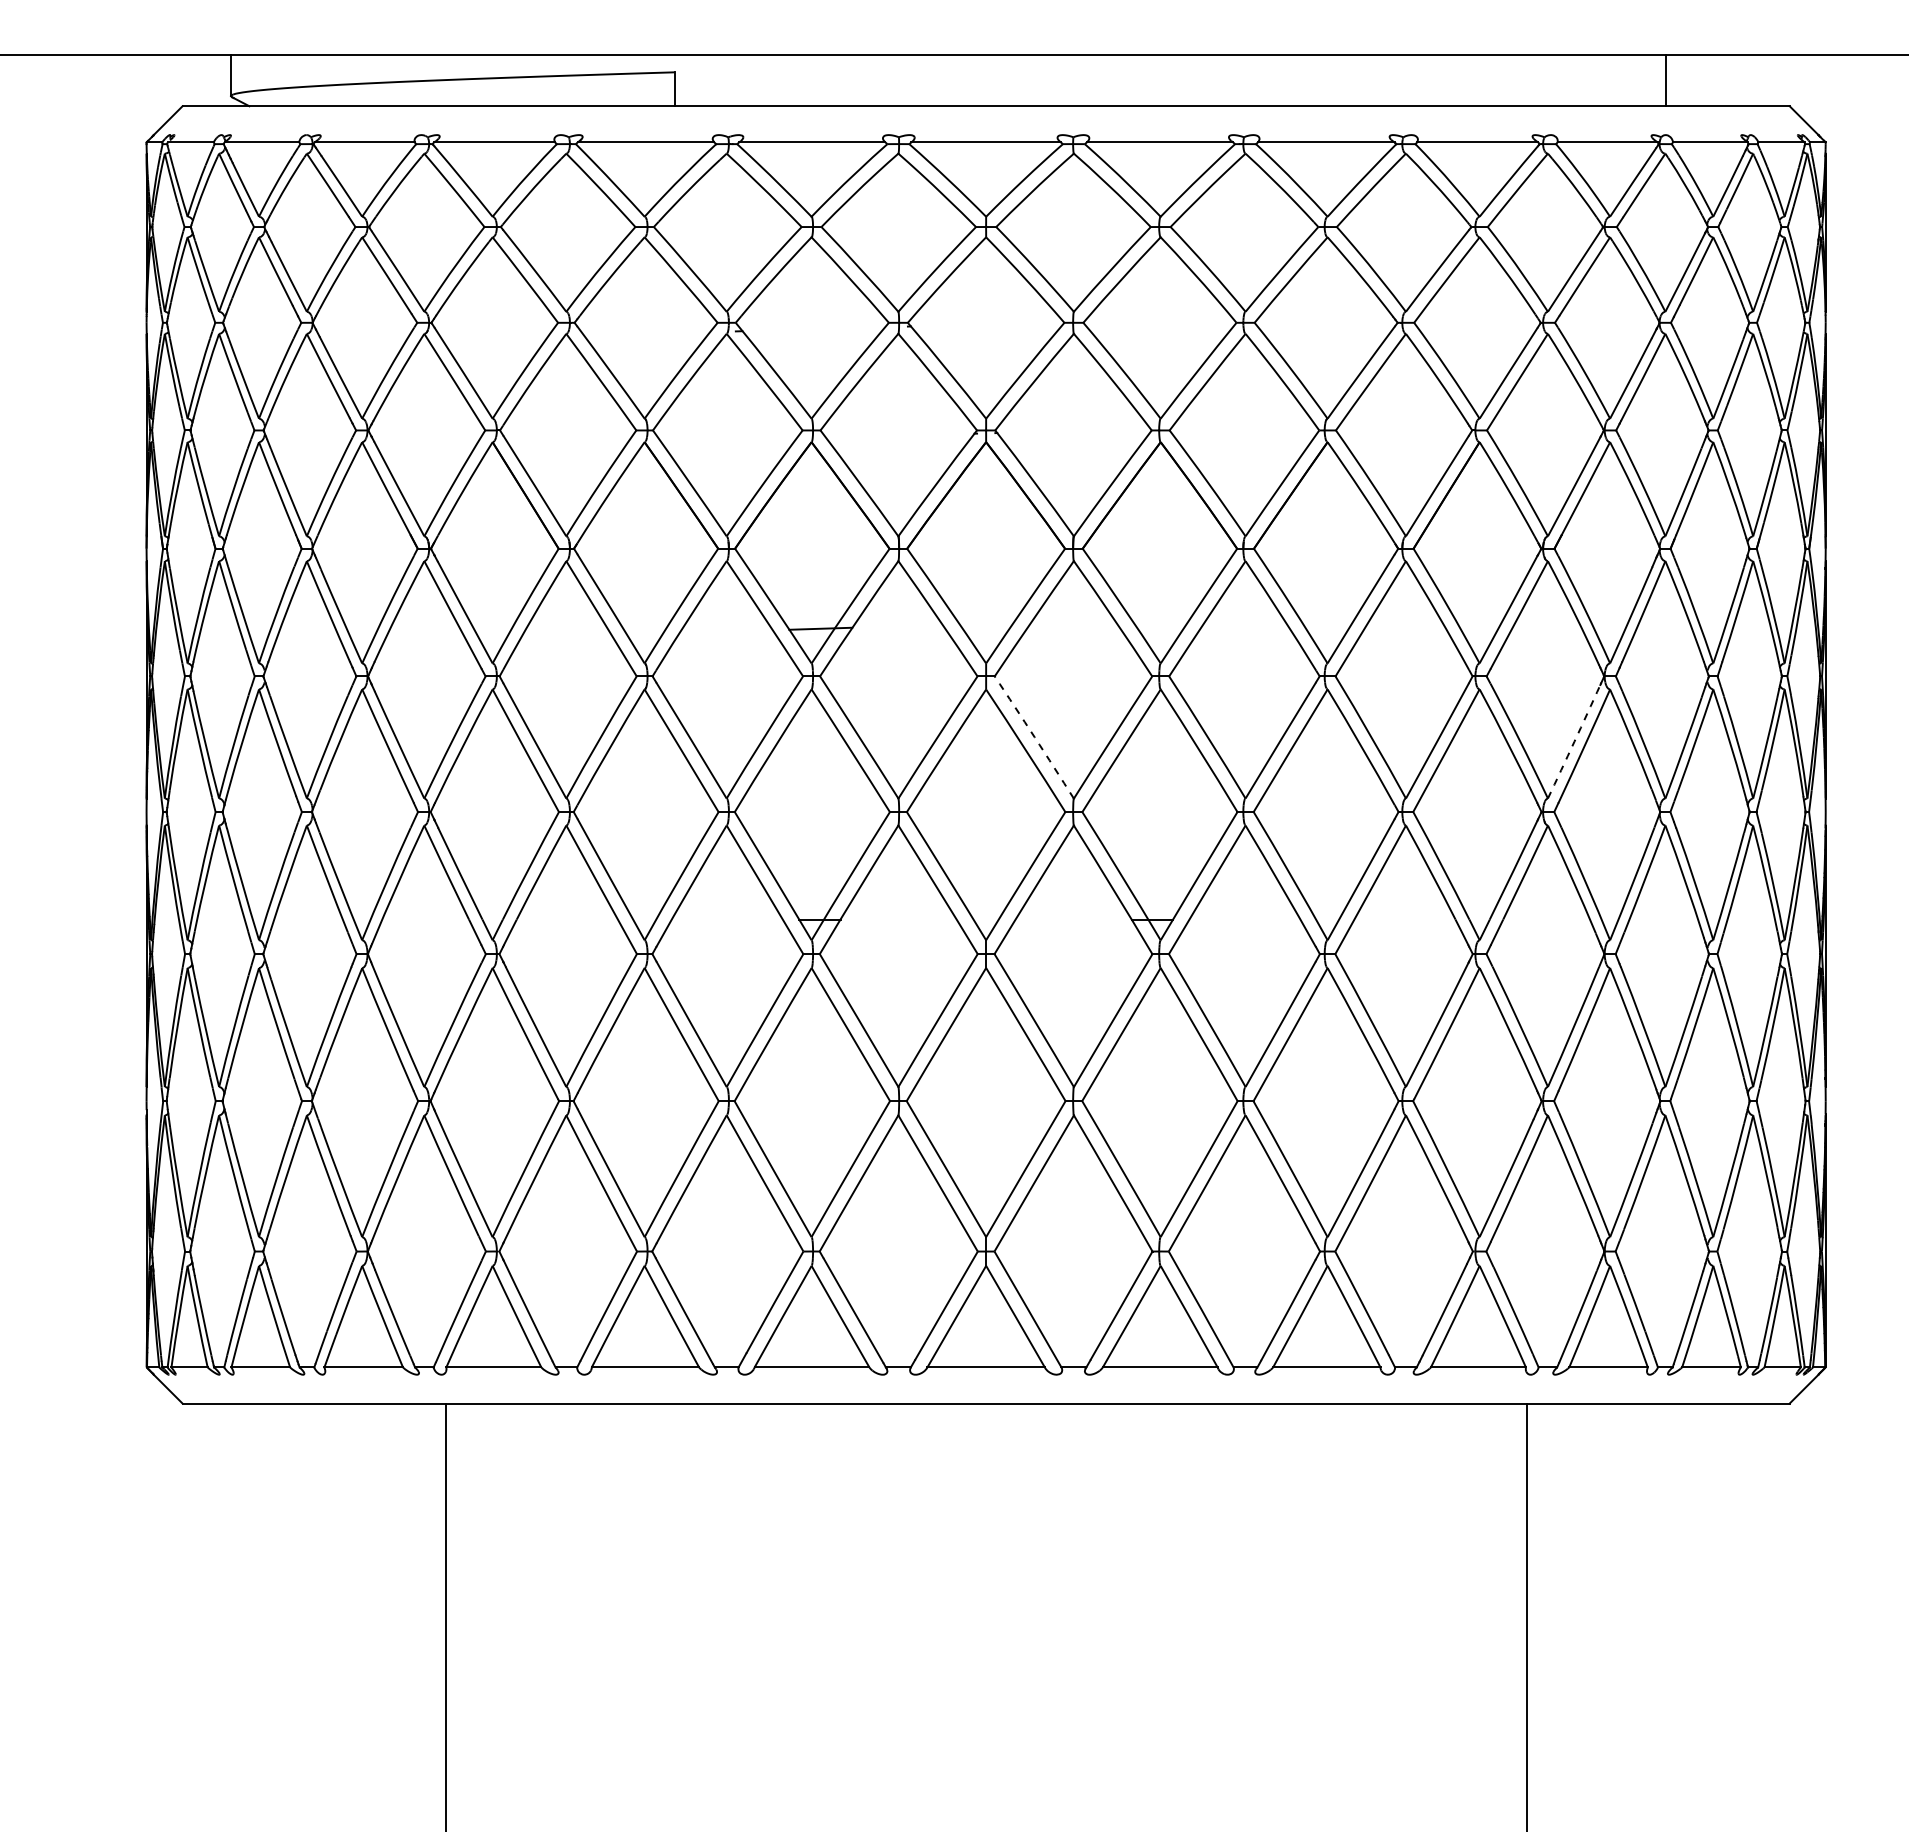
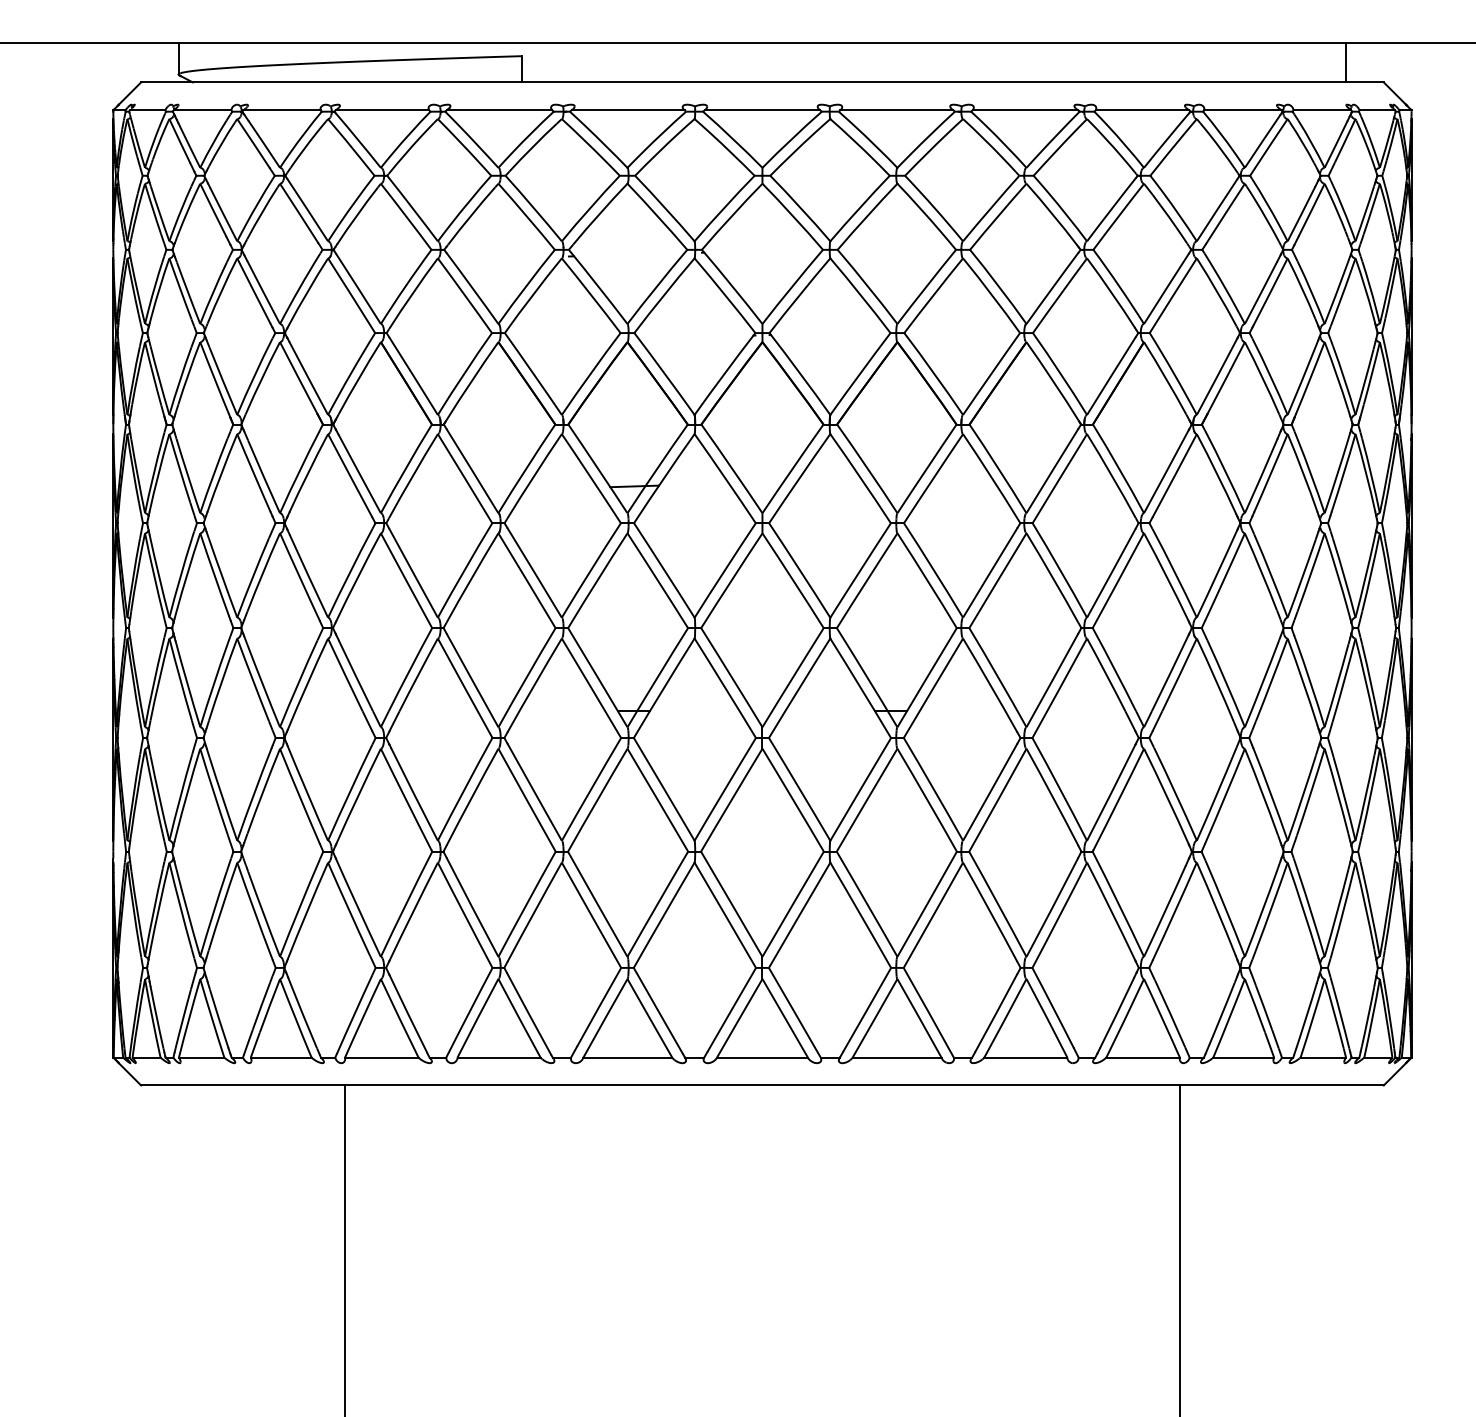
line: (1666, 80) -> (1346, 62), moved
arc: (1034, 737) -> (799, 570), dashed -> solid
arc: (1574, 741) -> (1217, 573), dashed -> solid

